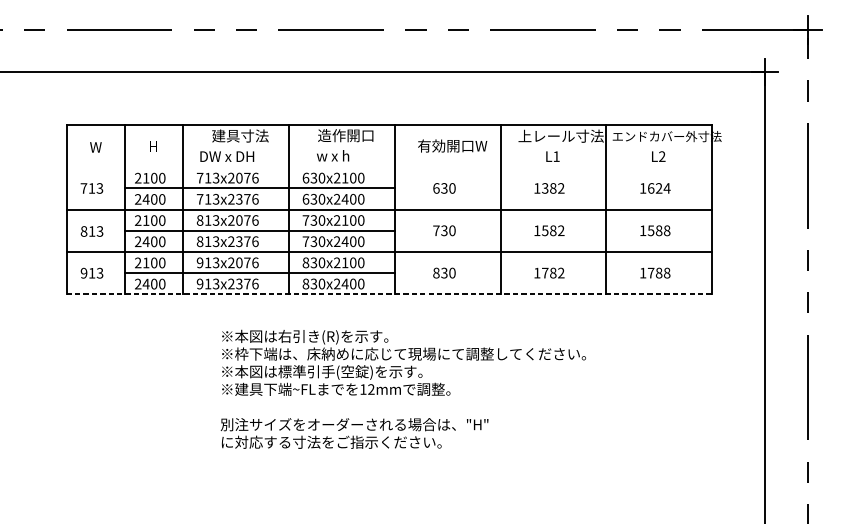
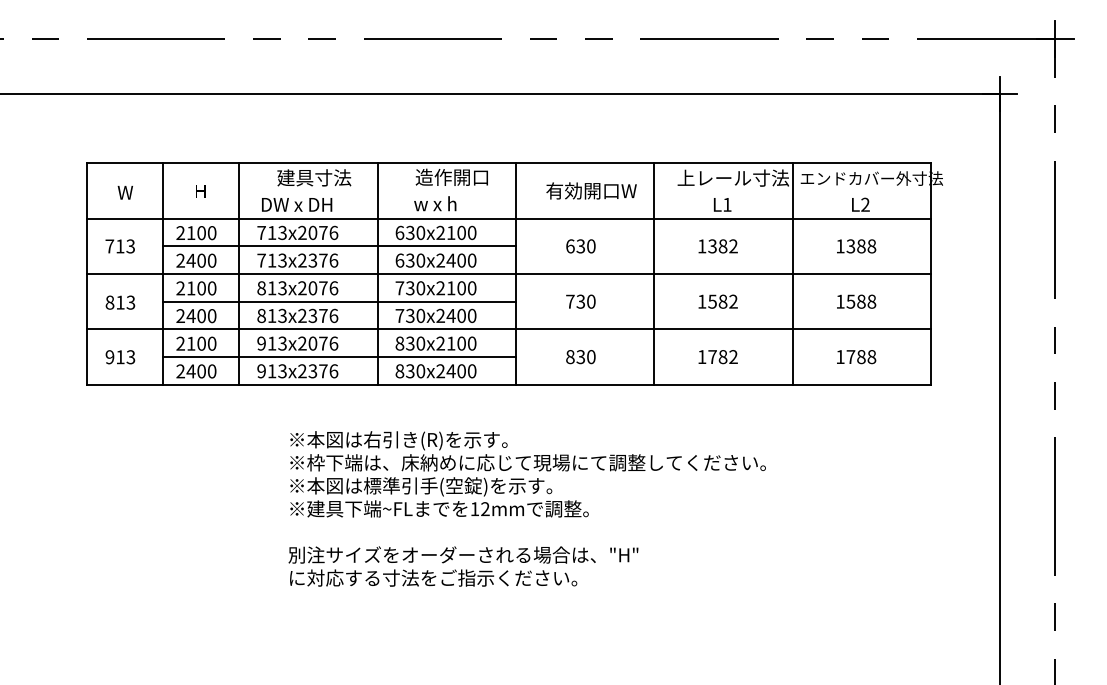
line: (389, 167) -> (508, 218), added
text: (659, 188) -> (861, 246), 1624 -> 1388
line: (389, 294) -> (509, 384), dashed -> solid

